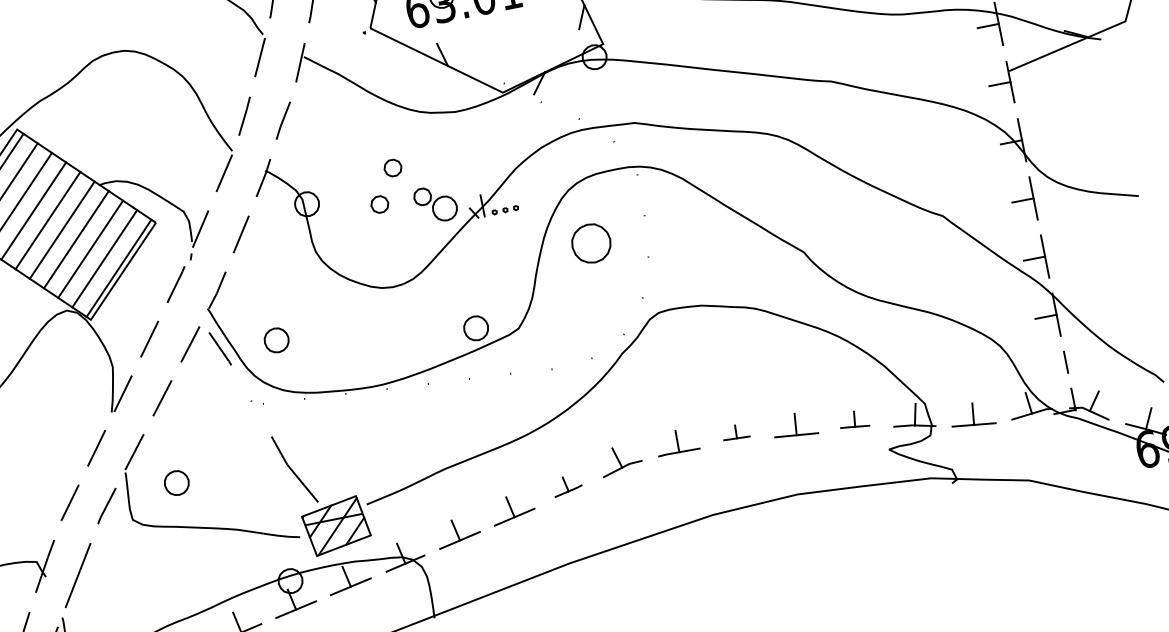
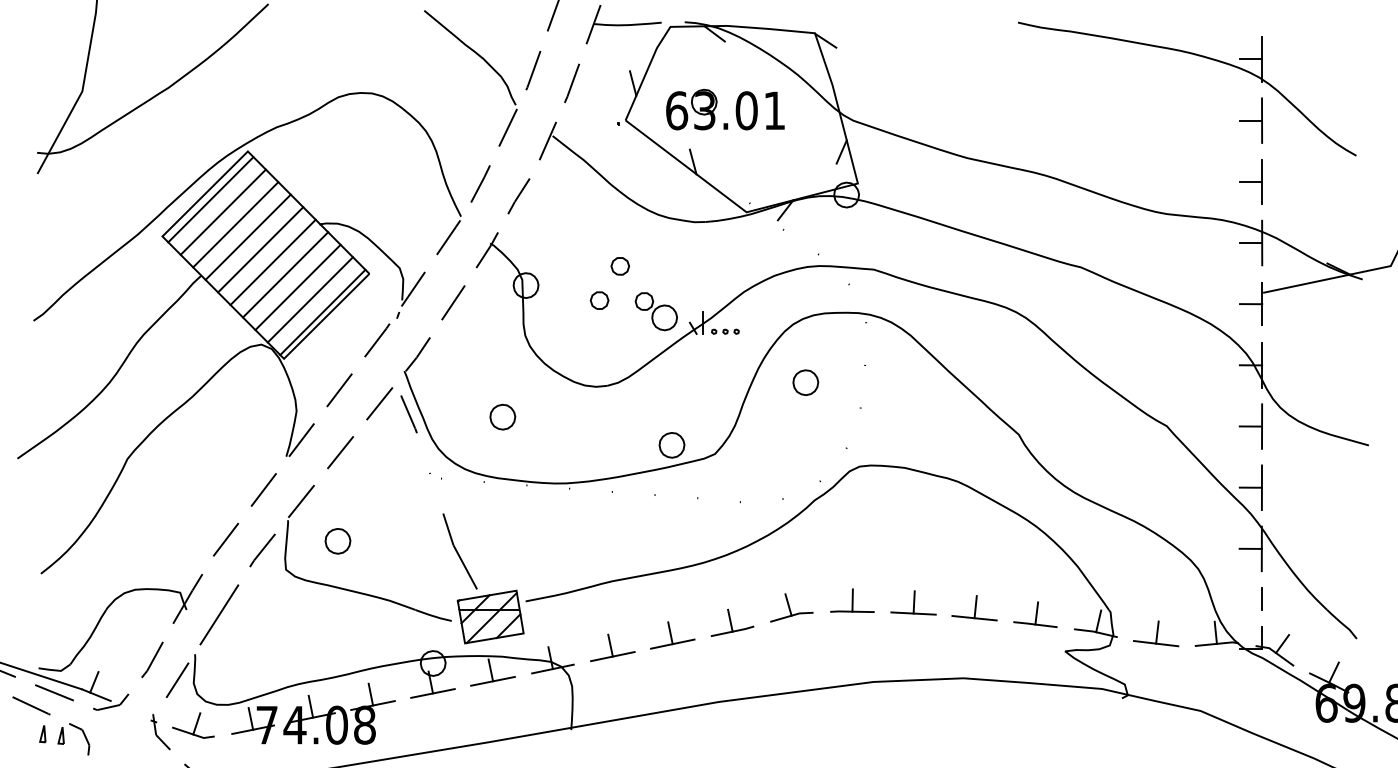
part: (591, 243) -> (805, 382), size x0.62
part: (276, 339) -> (502, 416), moved
part: (853, 420) -> (1035, 614), size x1.43
part: (735, 431) -> (913, 602), size x1.67
part: (567, 485) -> (732, 622), size x1.43

